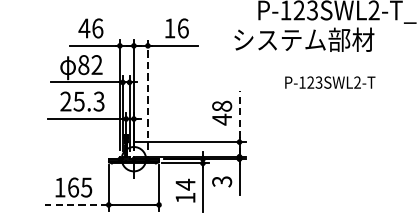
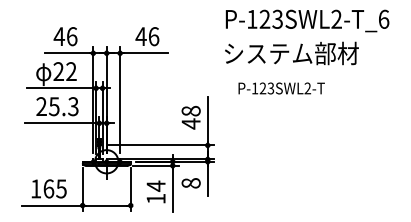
text: (169, 28) -> (140, 36), 16 -> 46
text: (303, 39) -> (291, 53), moved
text: (83, 64) -> (58, 71), 82 -> 22
text: (330, 82) -> (281, 88), moved
line: (148, 95) -> (120, 100), dashed -> solid
line: (239, 115) -> (207, 119), dashed -> solid
text: (221, 181) -> (190, 183), 3 -> 8
line: (77, 204) -> (52, 205), dashed -> solid

